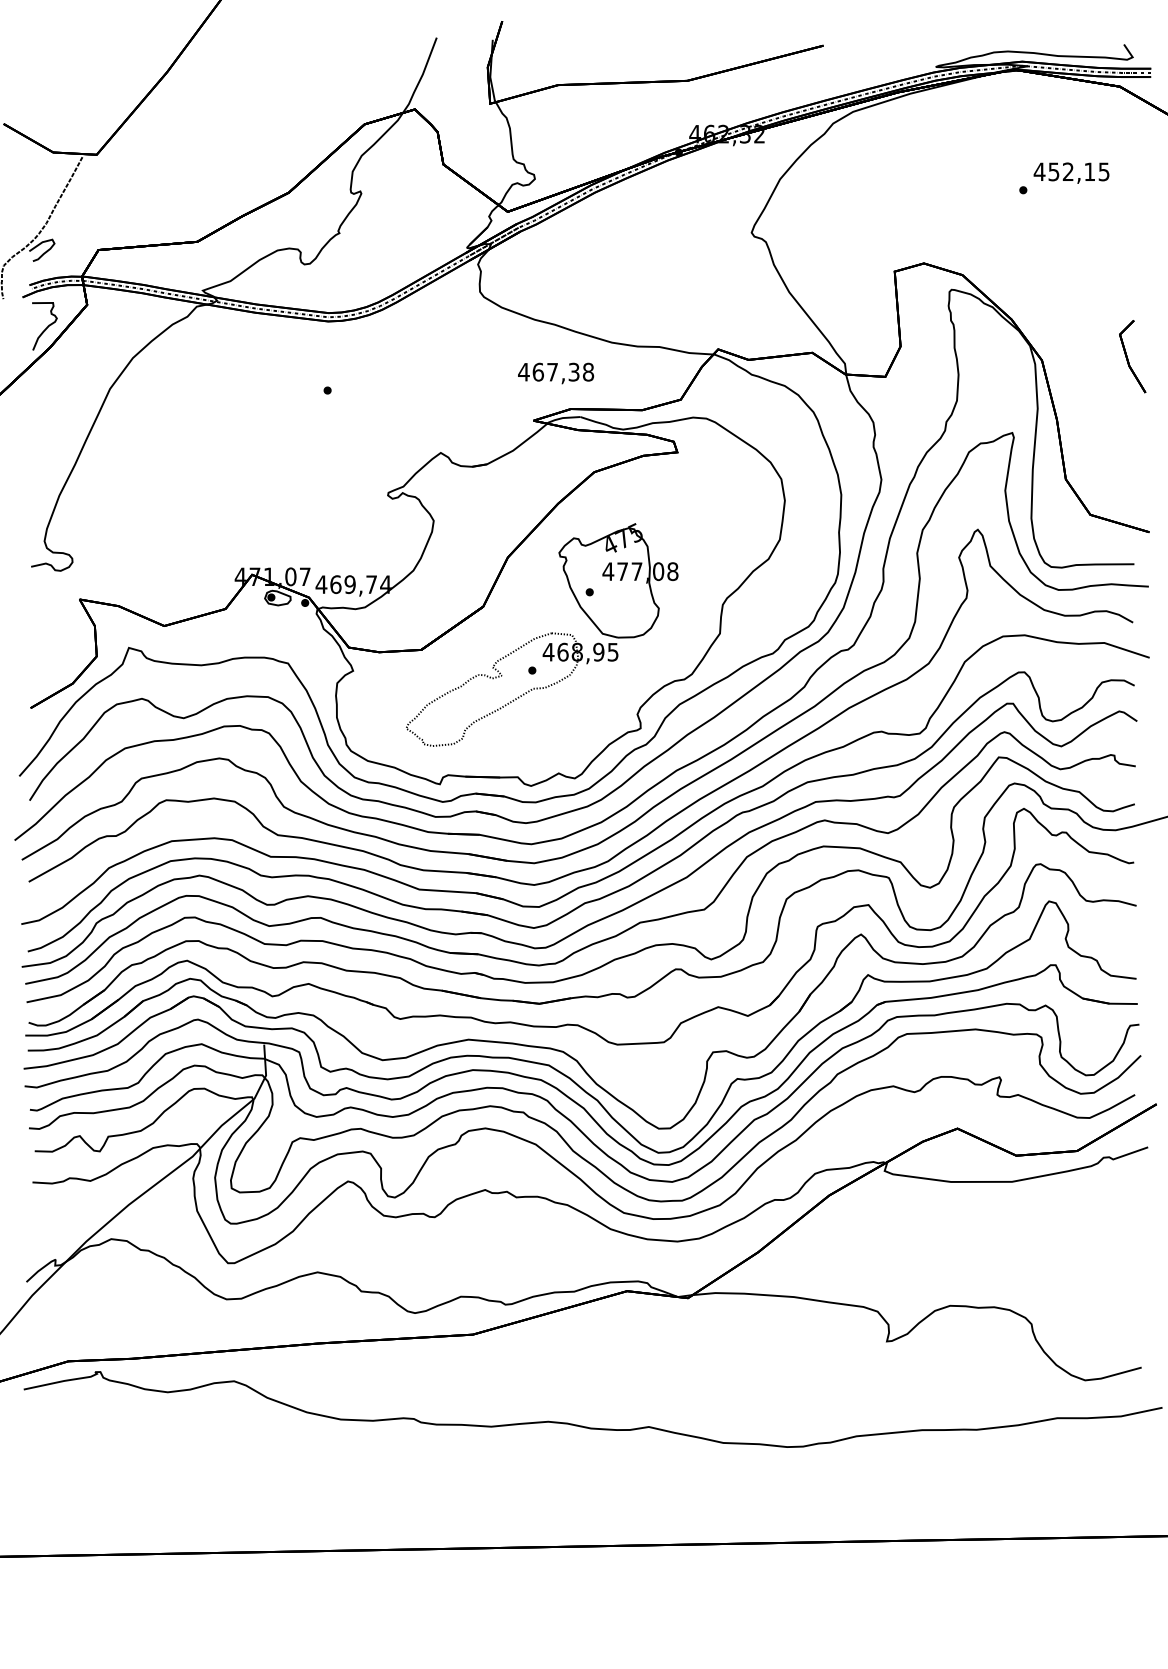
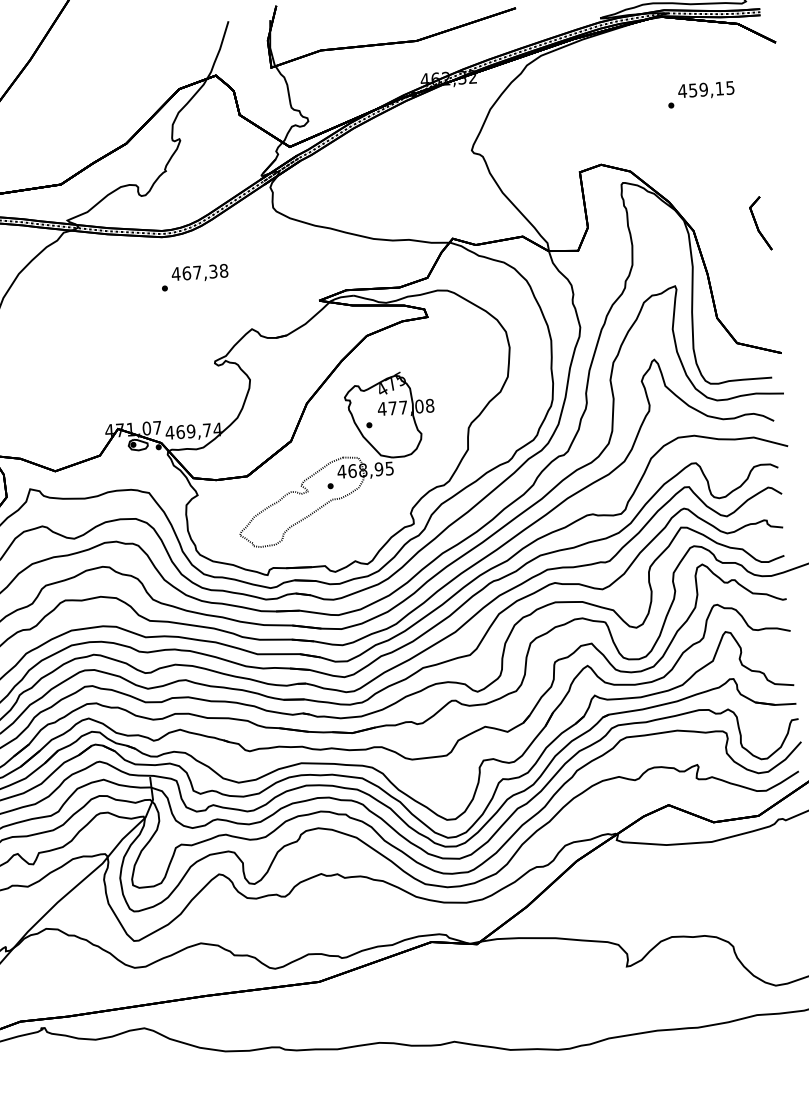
text: (1067, 171) -> (703, 89), 452,15 -> 459,15
text: (556, 373) -> (200, 273), moved

